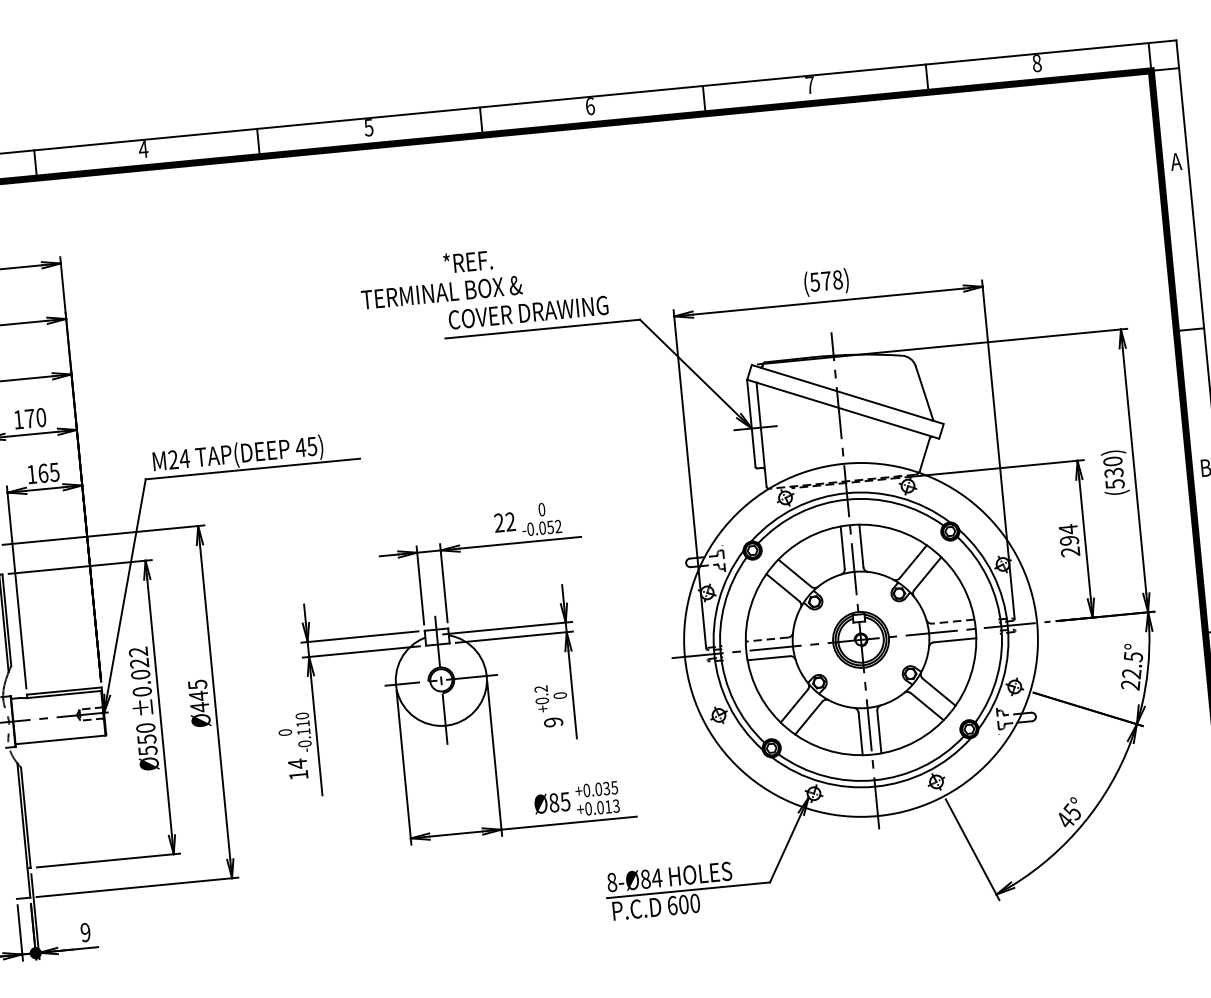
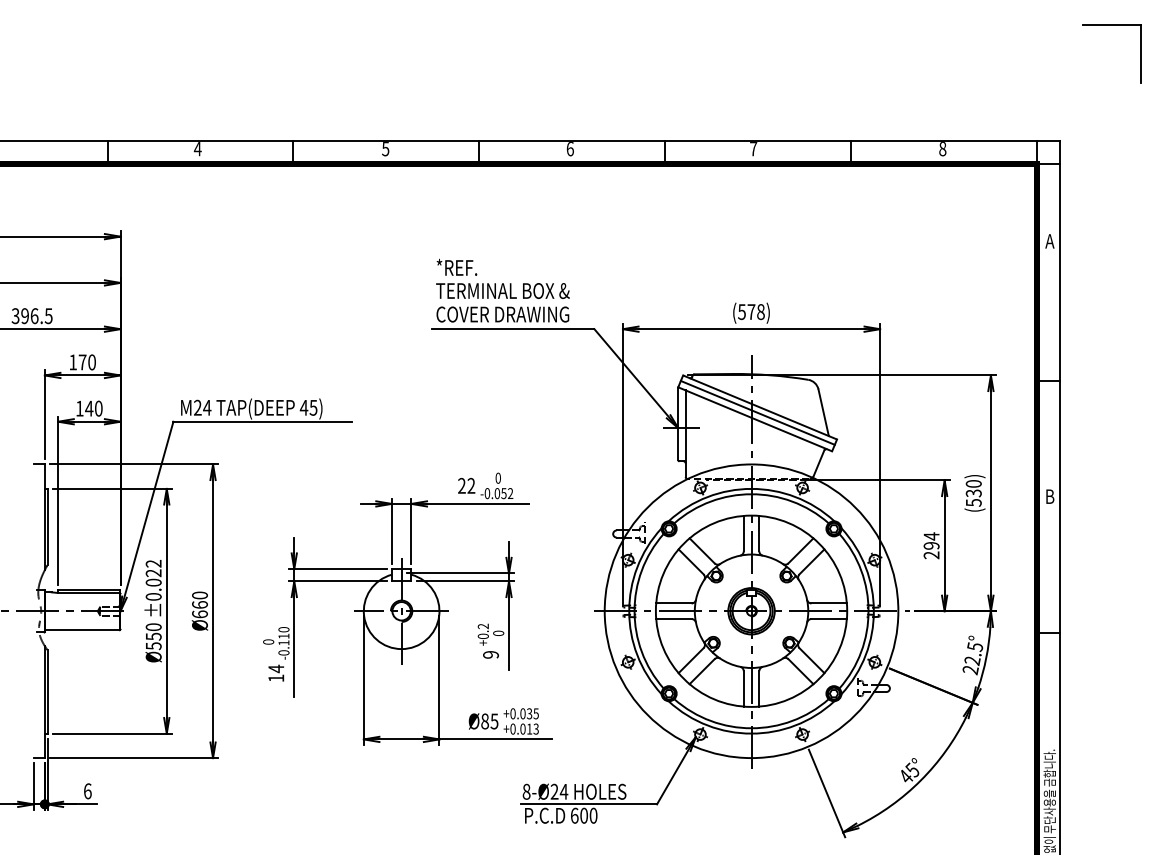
text: (441, 292) -> (502, 290), moved
line: (845, 400) -> (757, 412), added
text: (48, 472) -> (93, 408), 165 -> 140
line: (953, 621) -> (829, 603), dashed -> solid
line: (766, 639) -> (673, 603), dashed -> solid
text: (198, 695) -> (199, 604), Ø445 -> Ø660
text: (645, 878) -> (554, 791), 8-Ø84 -> 8-Ø24
text: (85, 932) -> (87, 791), 9 -> 6

